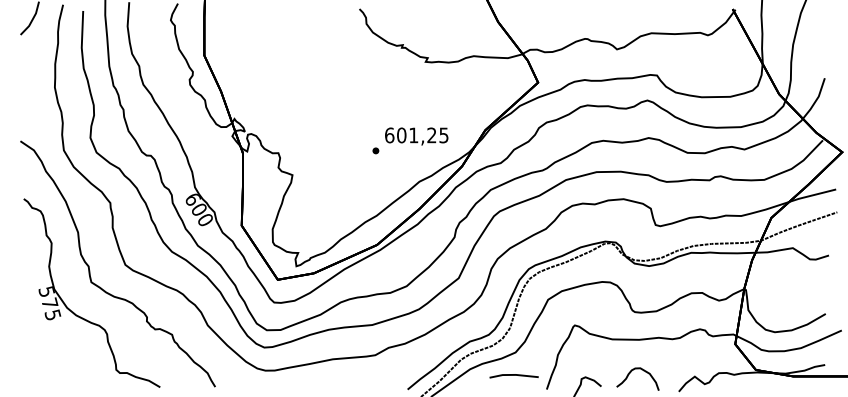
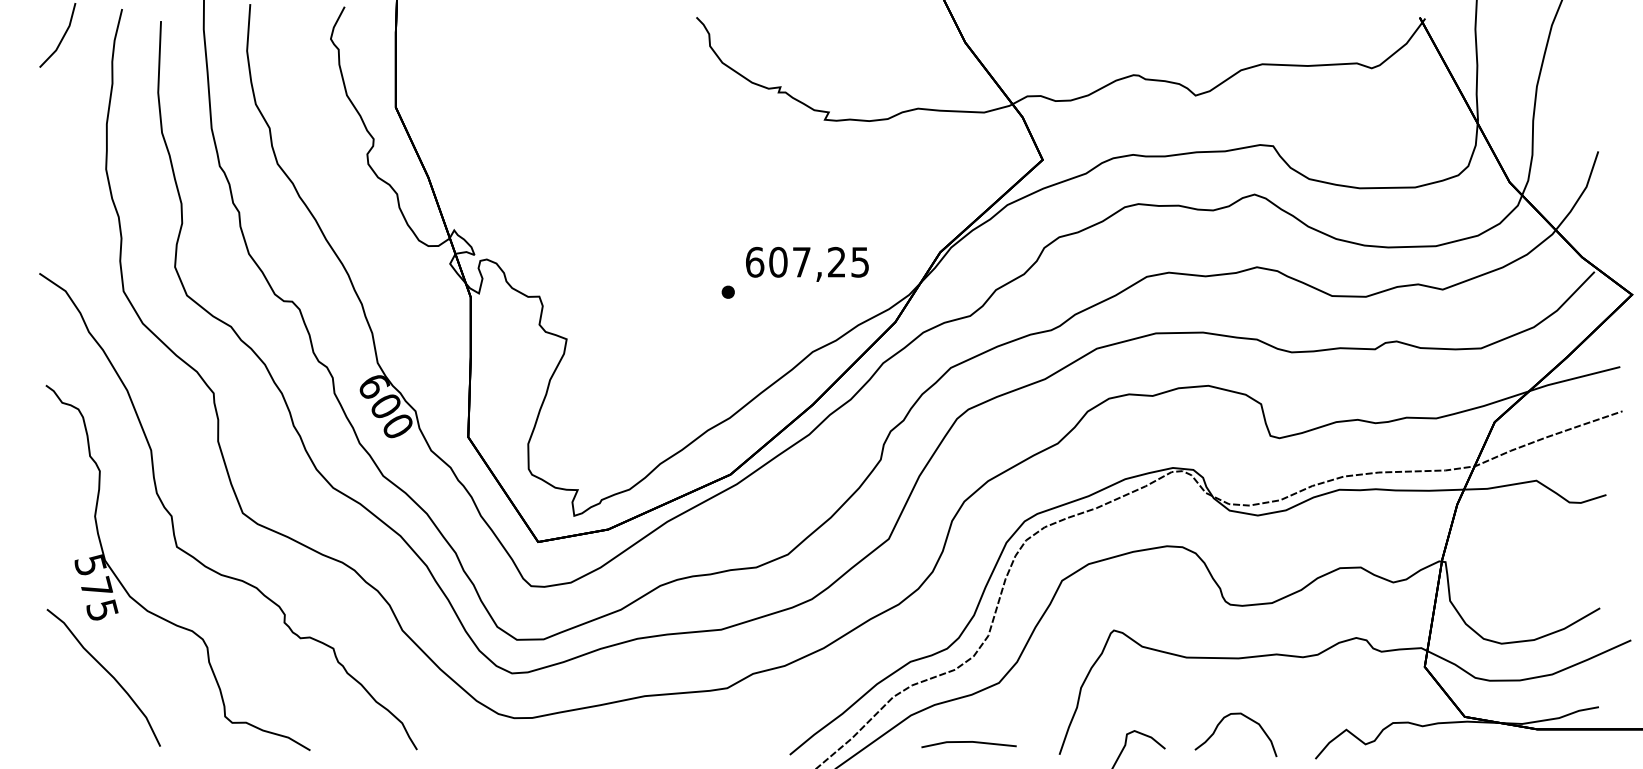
text: (413, 135) -> (801, 262), 601,25 -> 607,25
curve: (55, 347) -> (107, 673), added
line: (513, 375) -> (967, 743), moved

